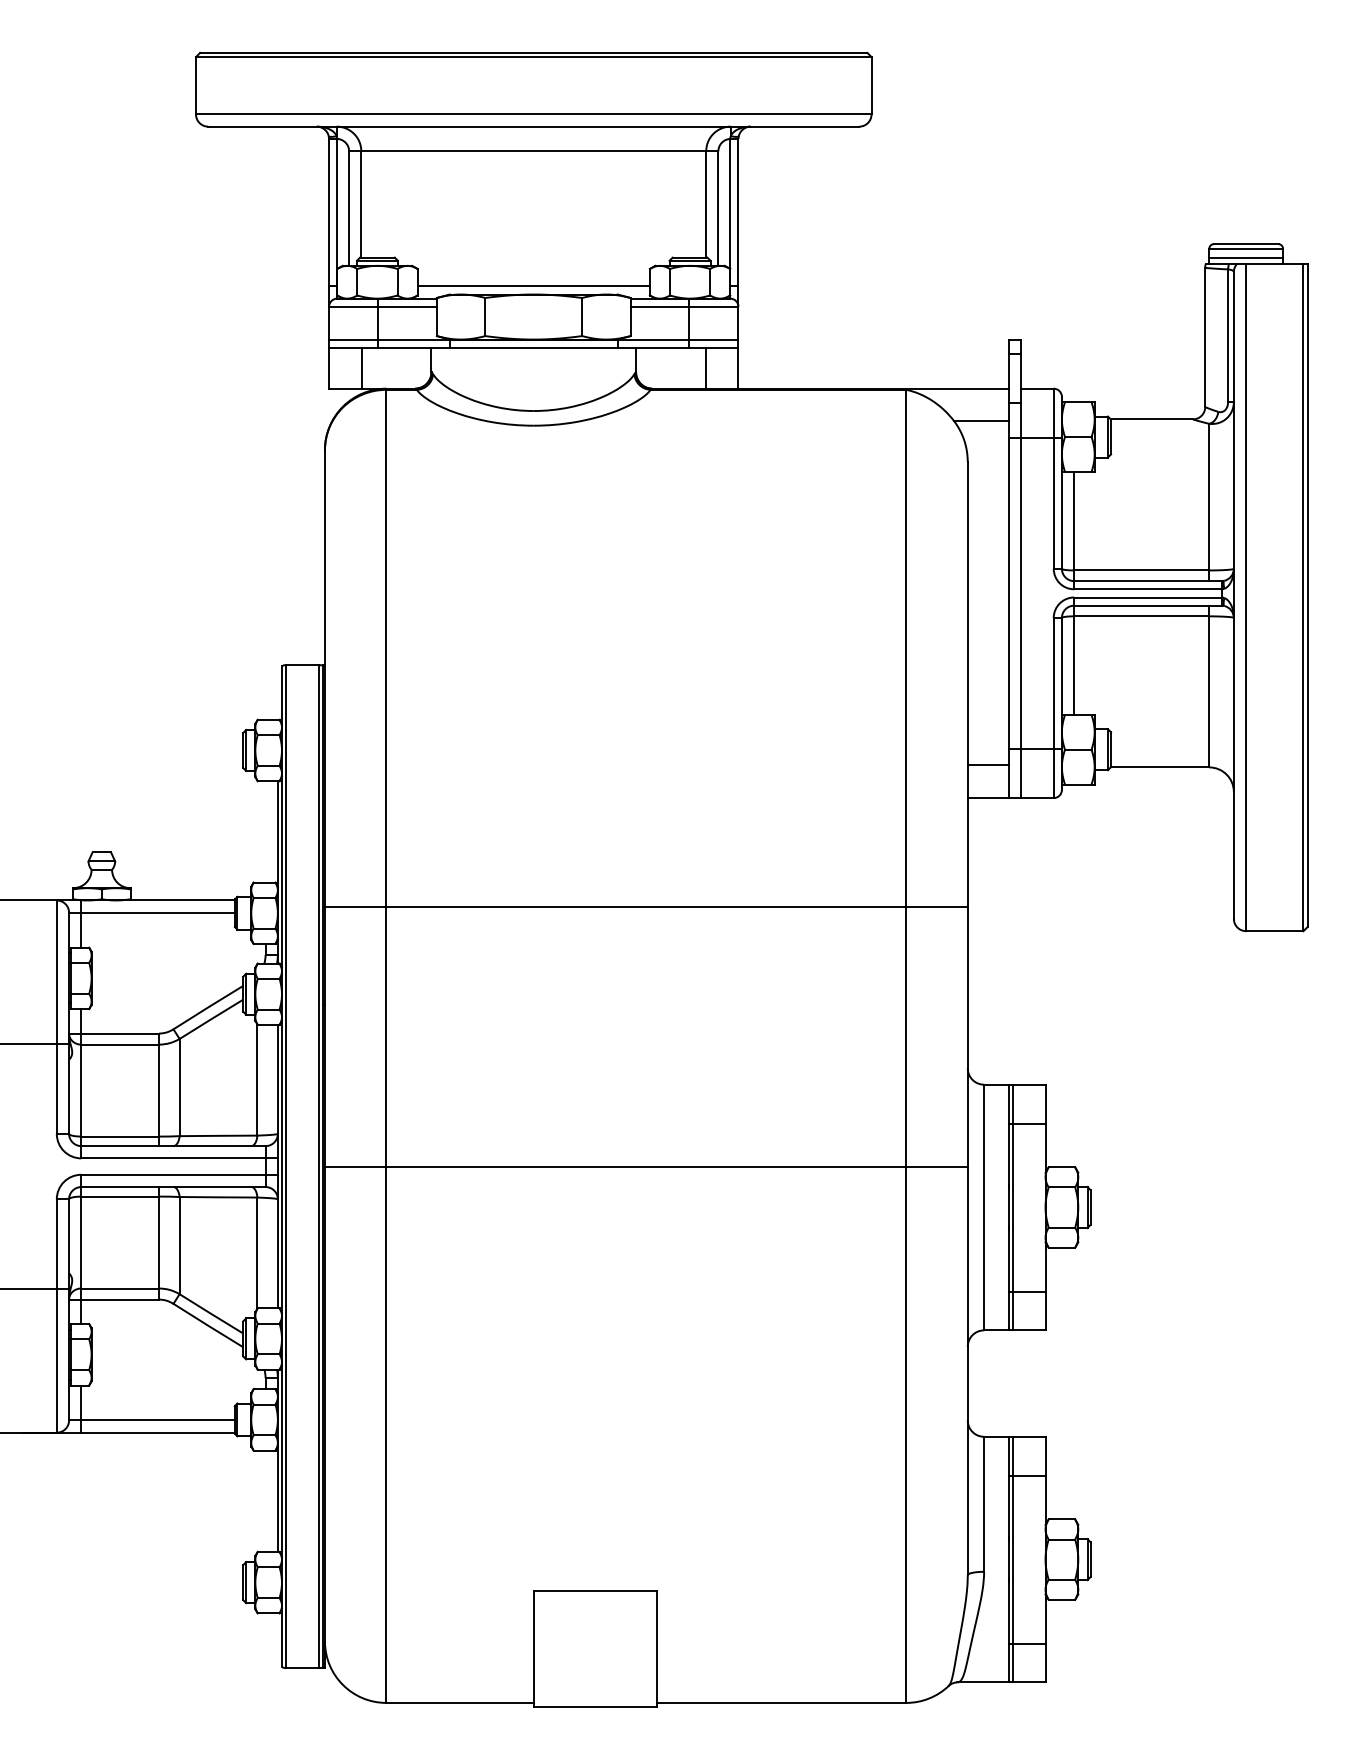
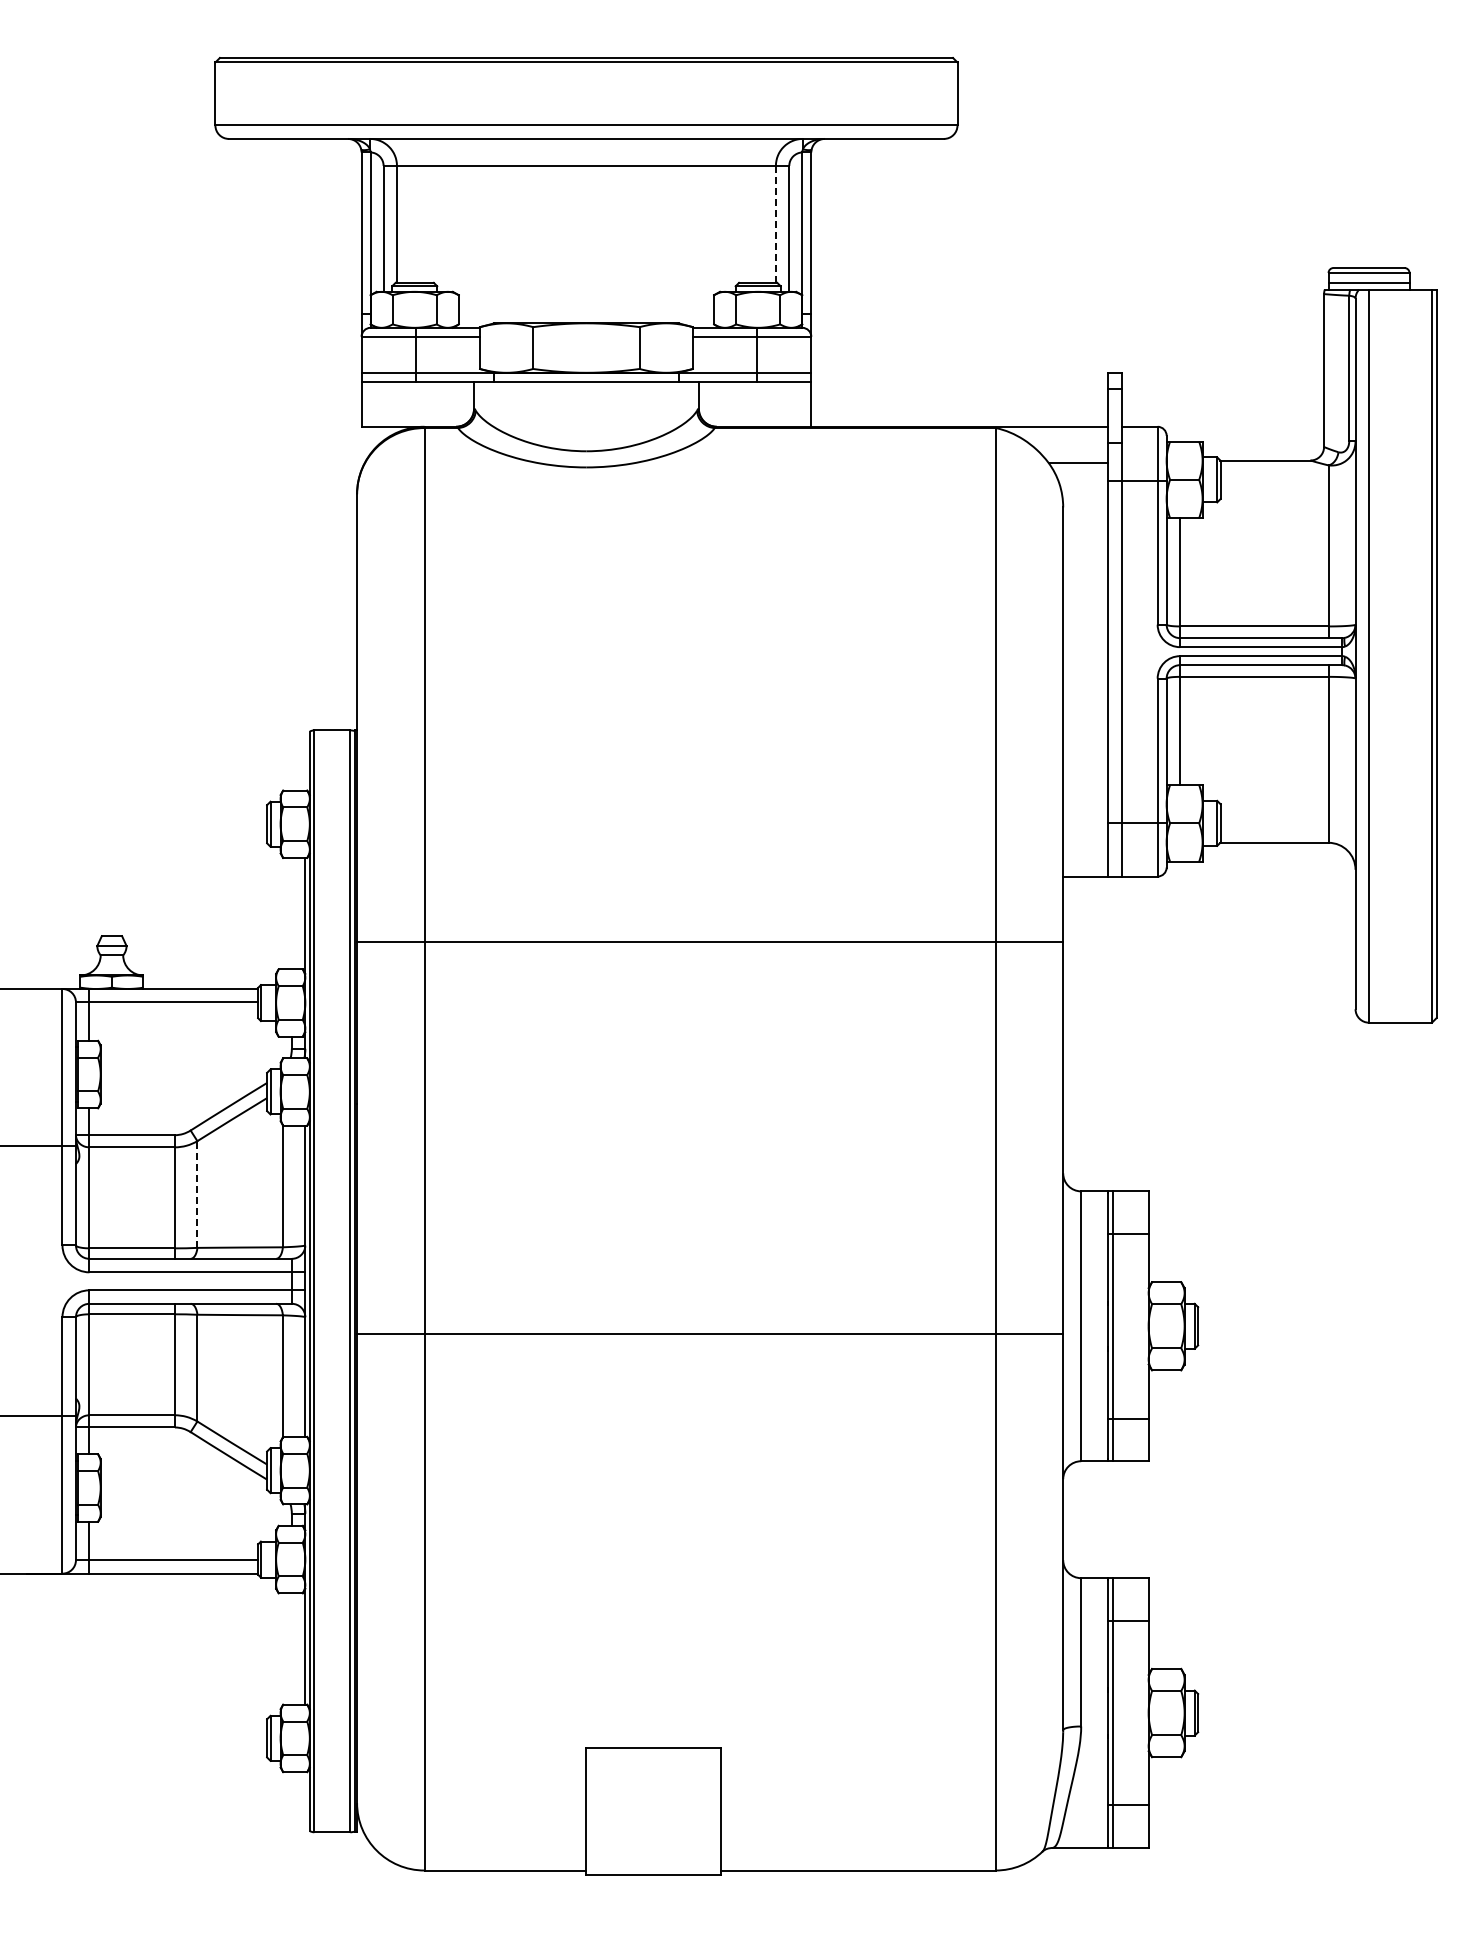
line: (705, 204) -> (775, 224), solid -> dashed
line: (533, 286) -> (586, 314), removed
line: (361, 367) -> (397, 403), removed
line: (705, 367) -> (775, 403), removed
line: (988, 765) -> (1085, 840), removed
line: (646, 907) -> (710, 942), moved
line: (179, 1087) -> (197, 1194), solid -> dashed
line: (646, 1166) -> (710, 1334), moved

